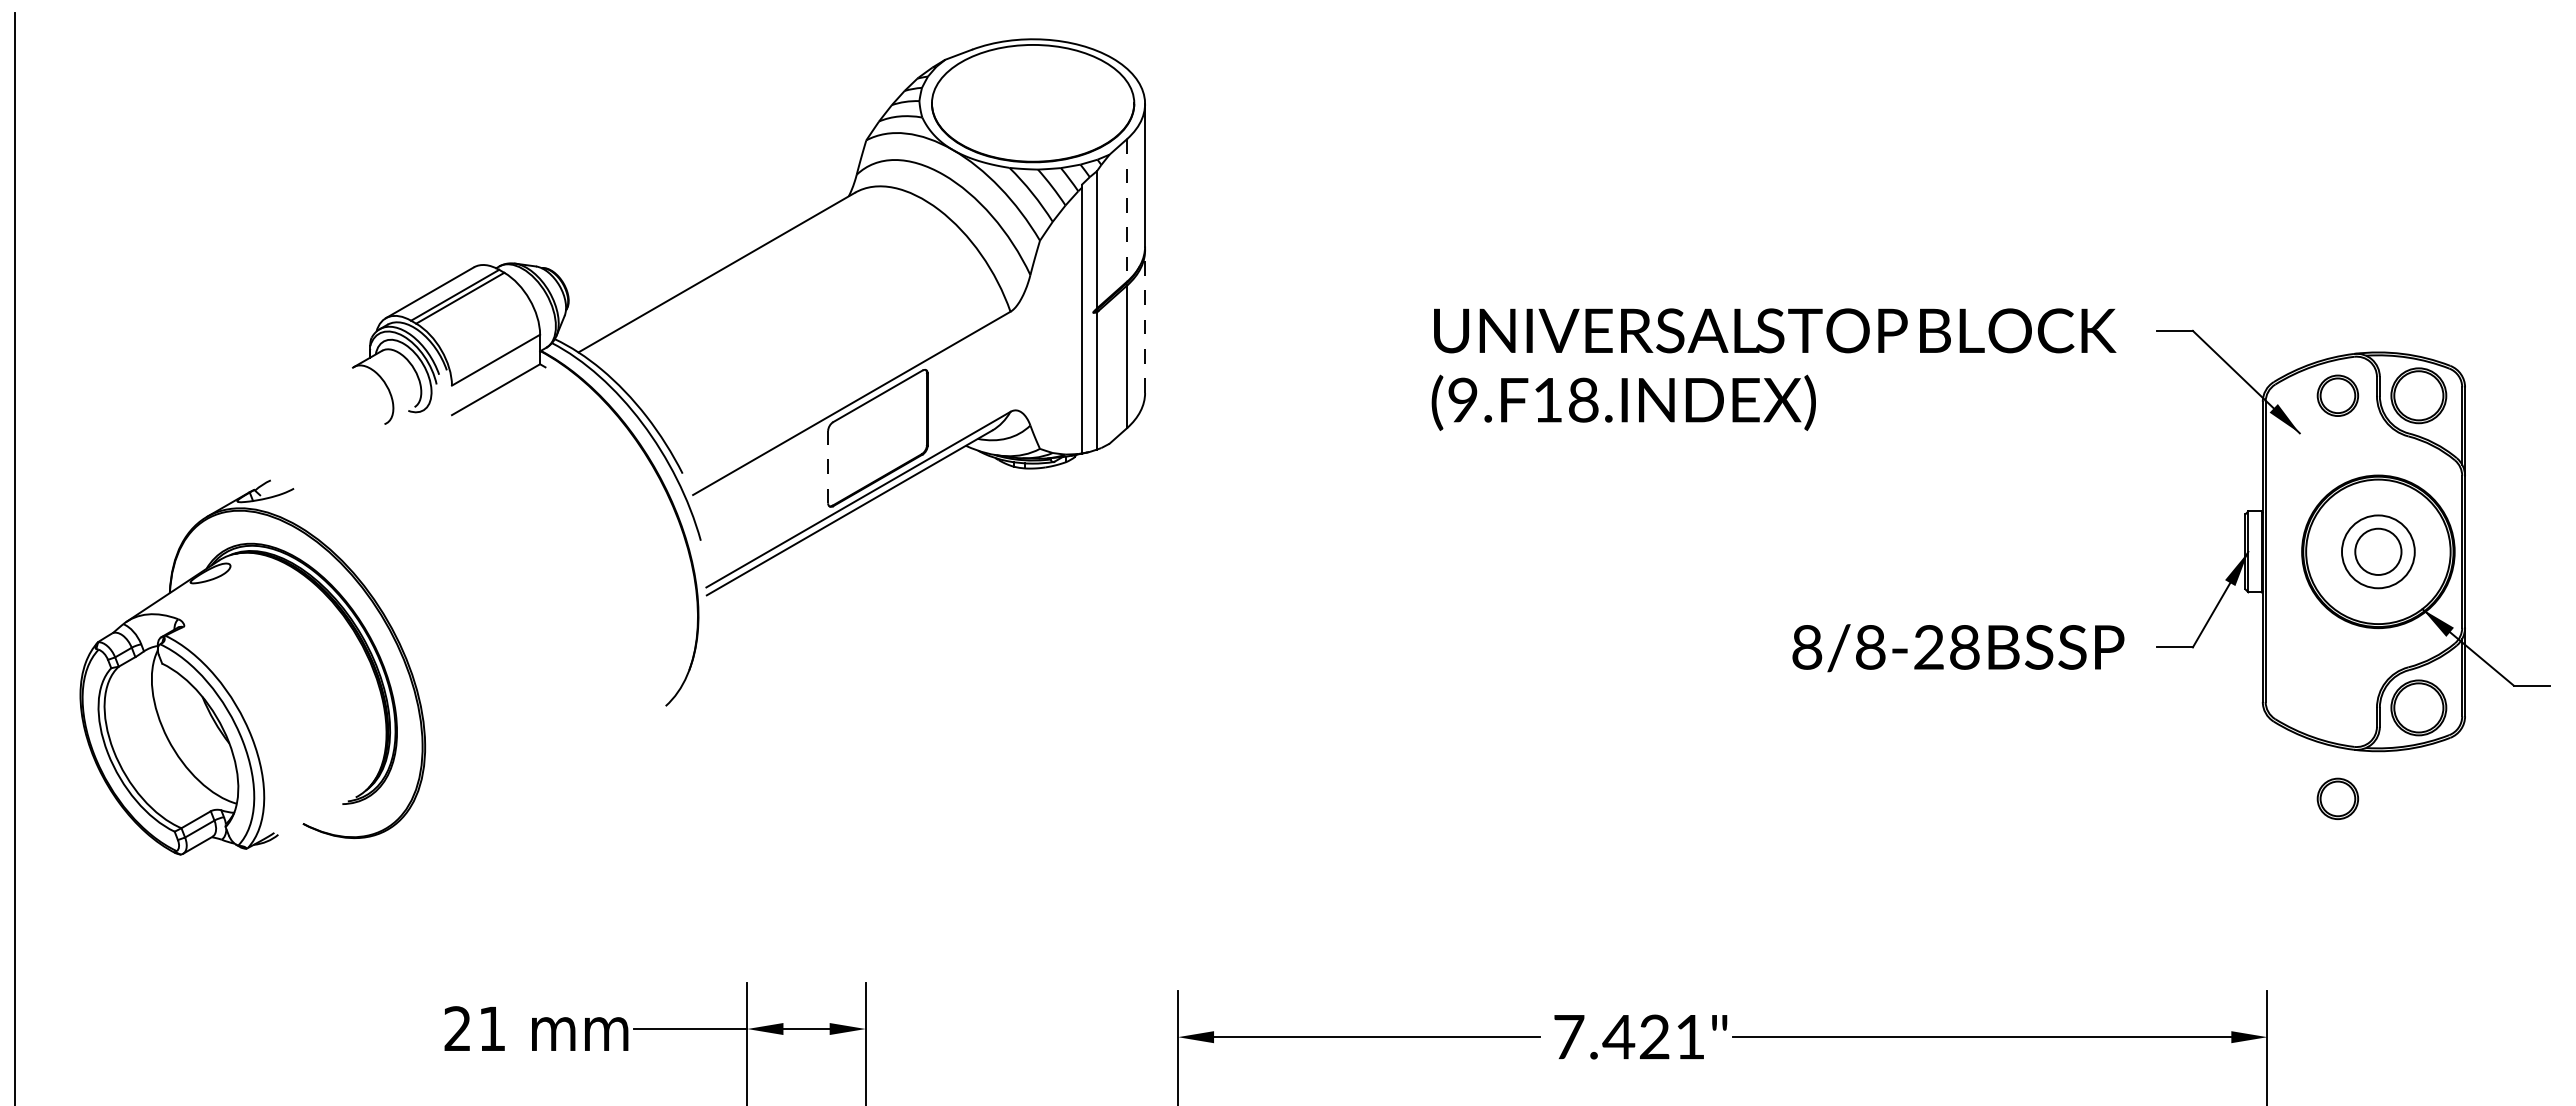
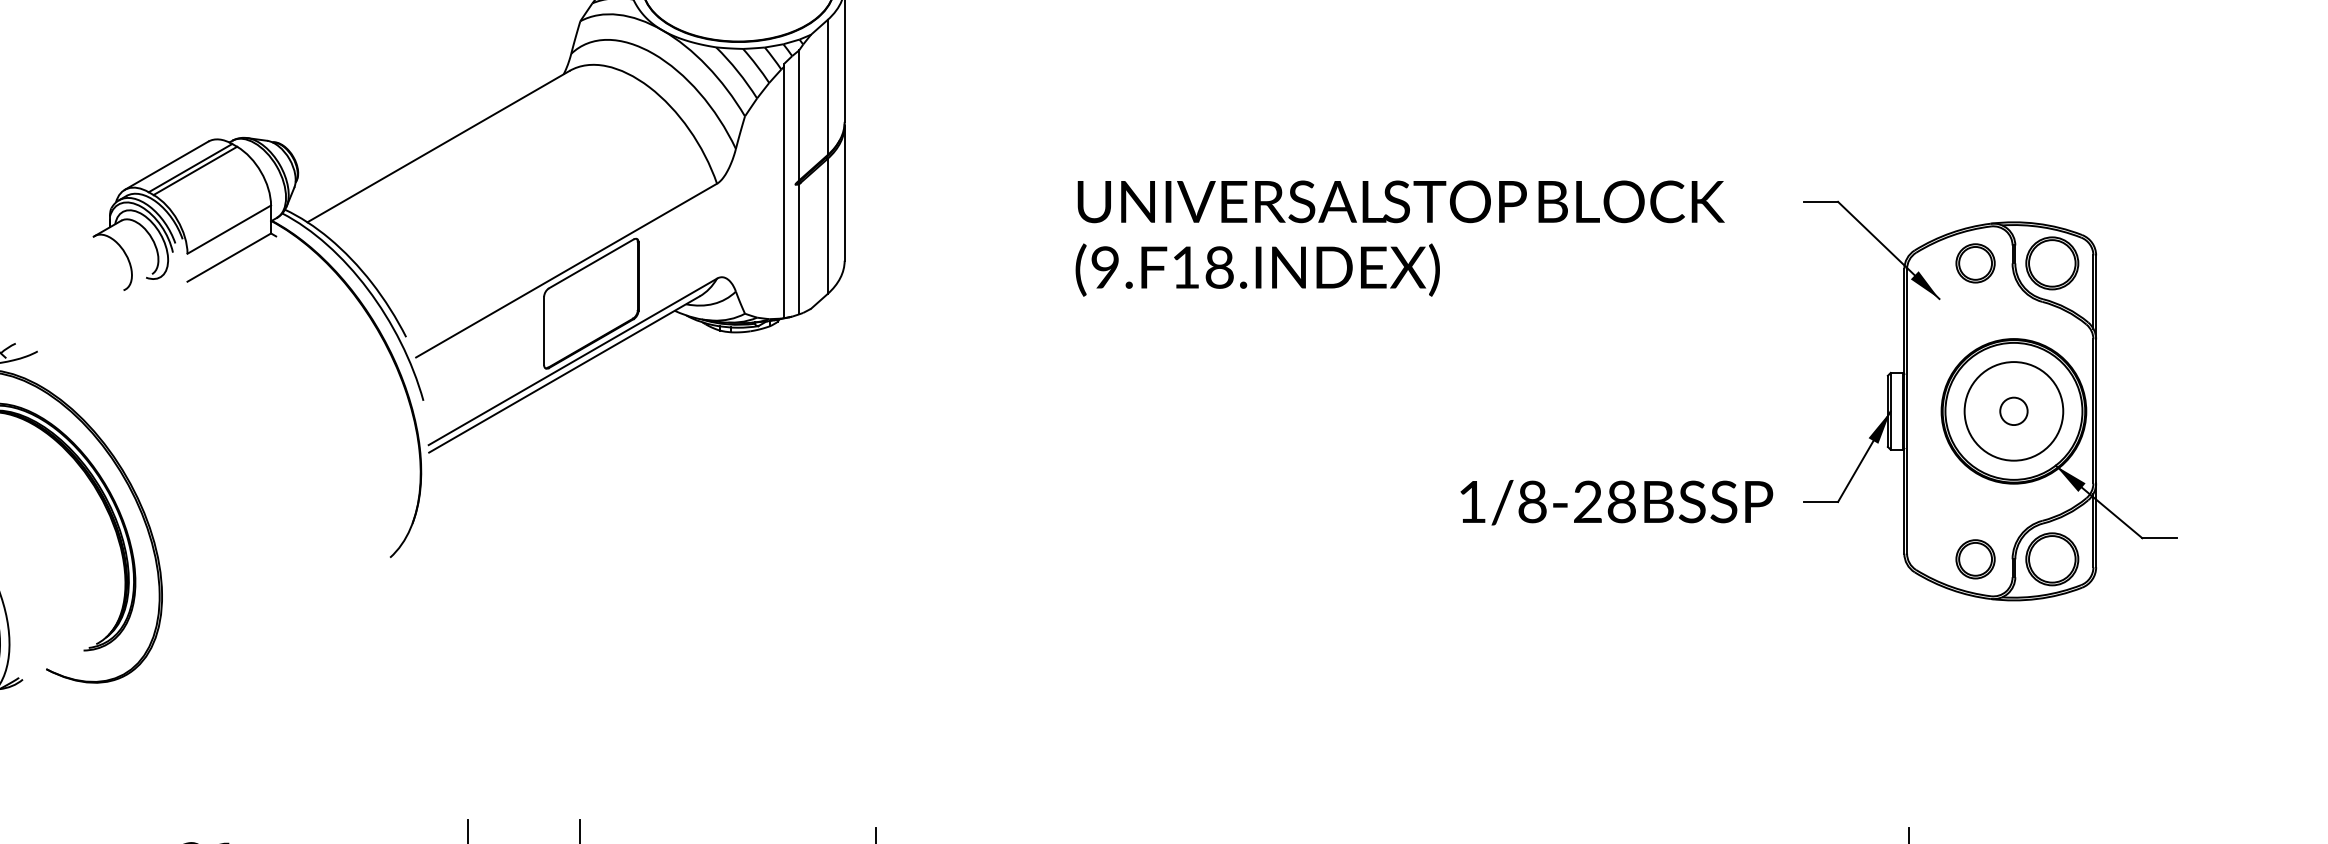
line: (1127, 210) -> (827, 87), dashed -> solid
line: (1145, 321) -> (845, 192), dashed -> solid
text: (1773, 369) -> (1399, 238), moved
line: (828, 466) -> (544, 330), dashed -> solid
circle: (2377, 551) -> (2013, 411), size x0.62
circle: (2378, 551) -> (2014, 411), size x1.43
text: (1807, 647) -> (1472, 502), 8/8-28 -> 1/8-28
part: (2337, 798) -> (1975, 558), moved

